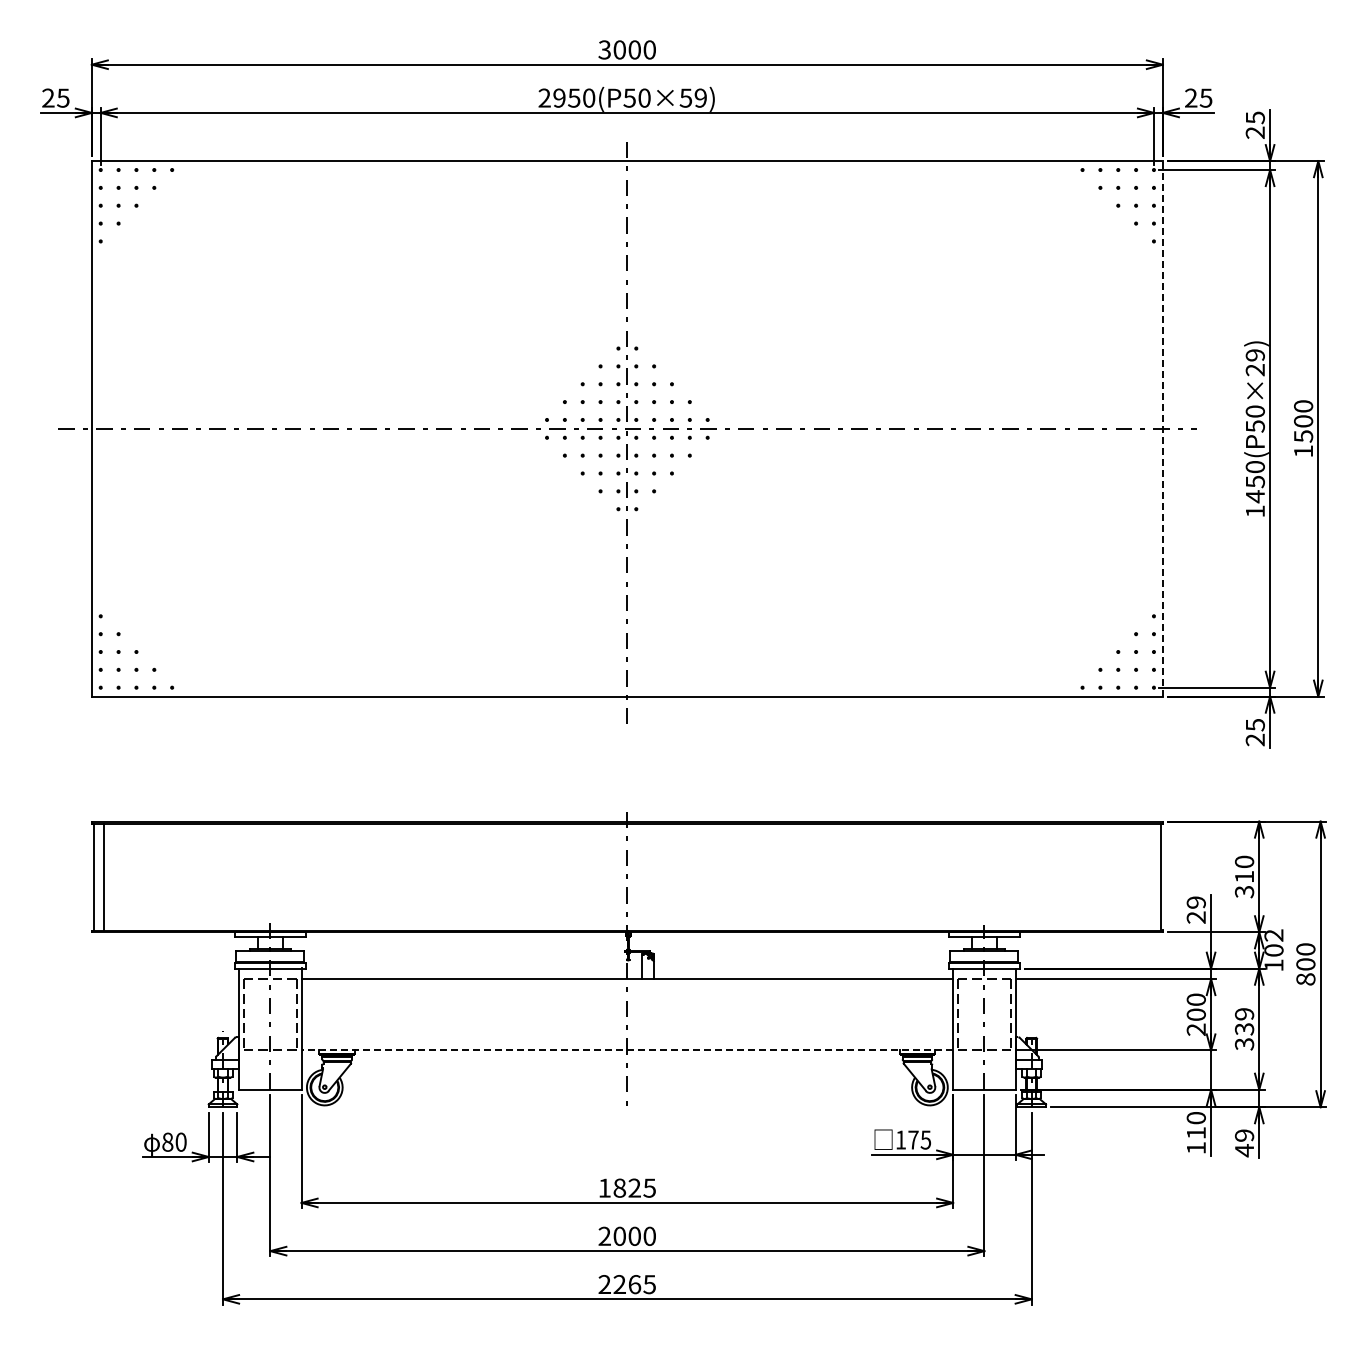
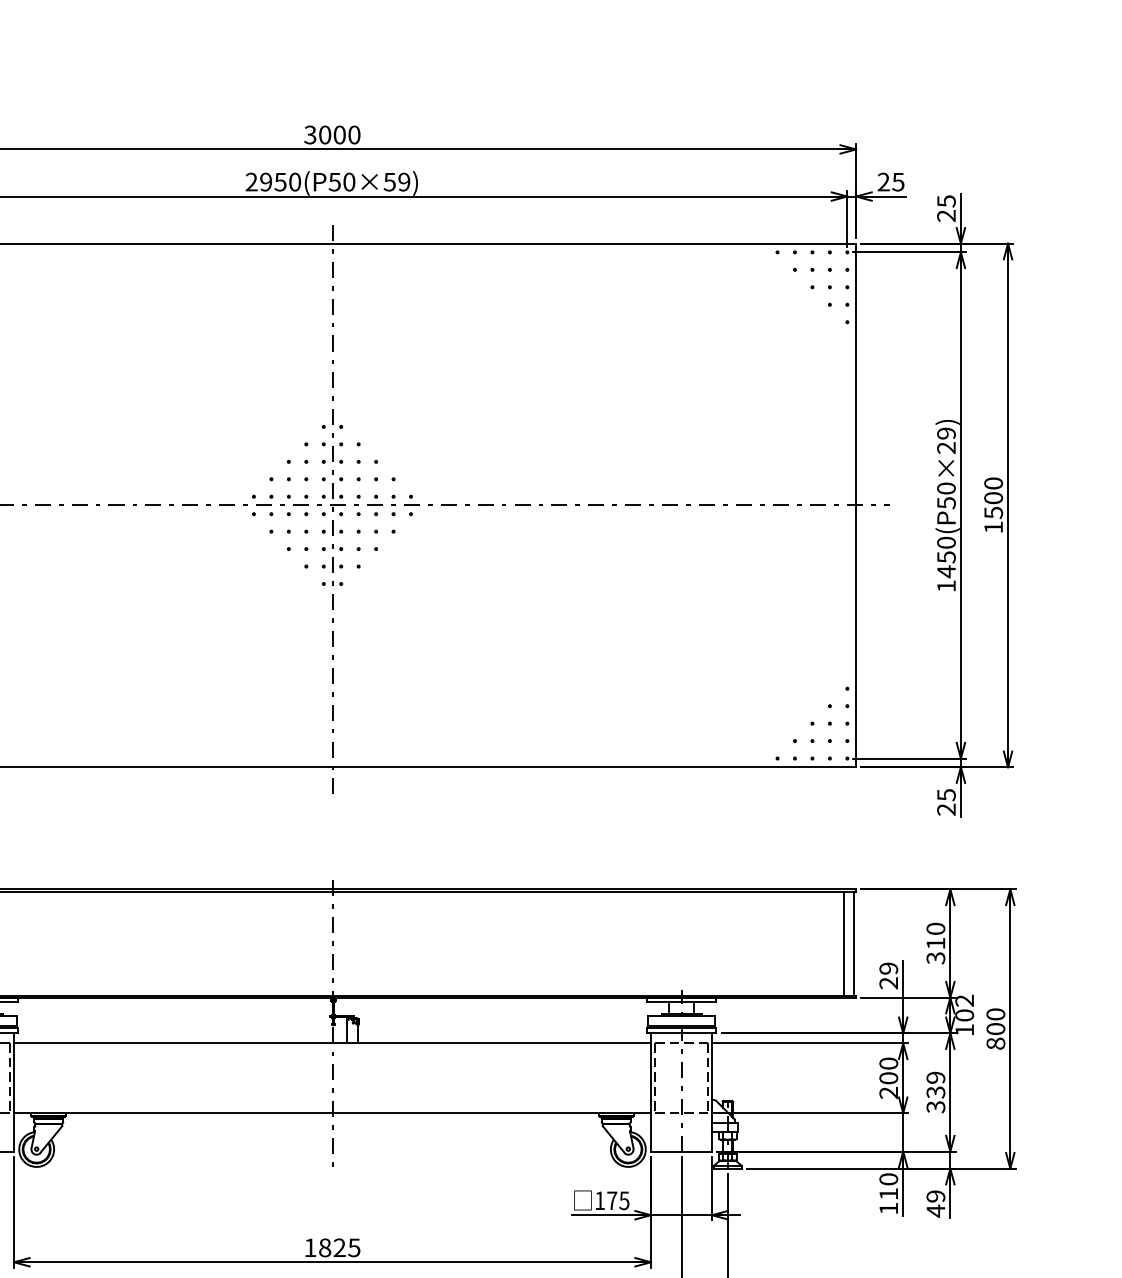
line: (1162, 428) -> (855, 505), dashed -> solid
line: (1150, 876) -> (843, 943), added
line: (627, 1050) -> (332, 1113), dashed -> solid

